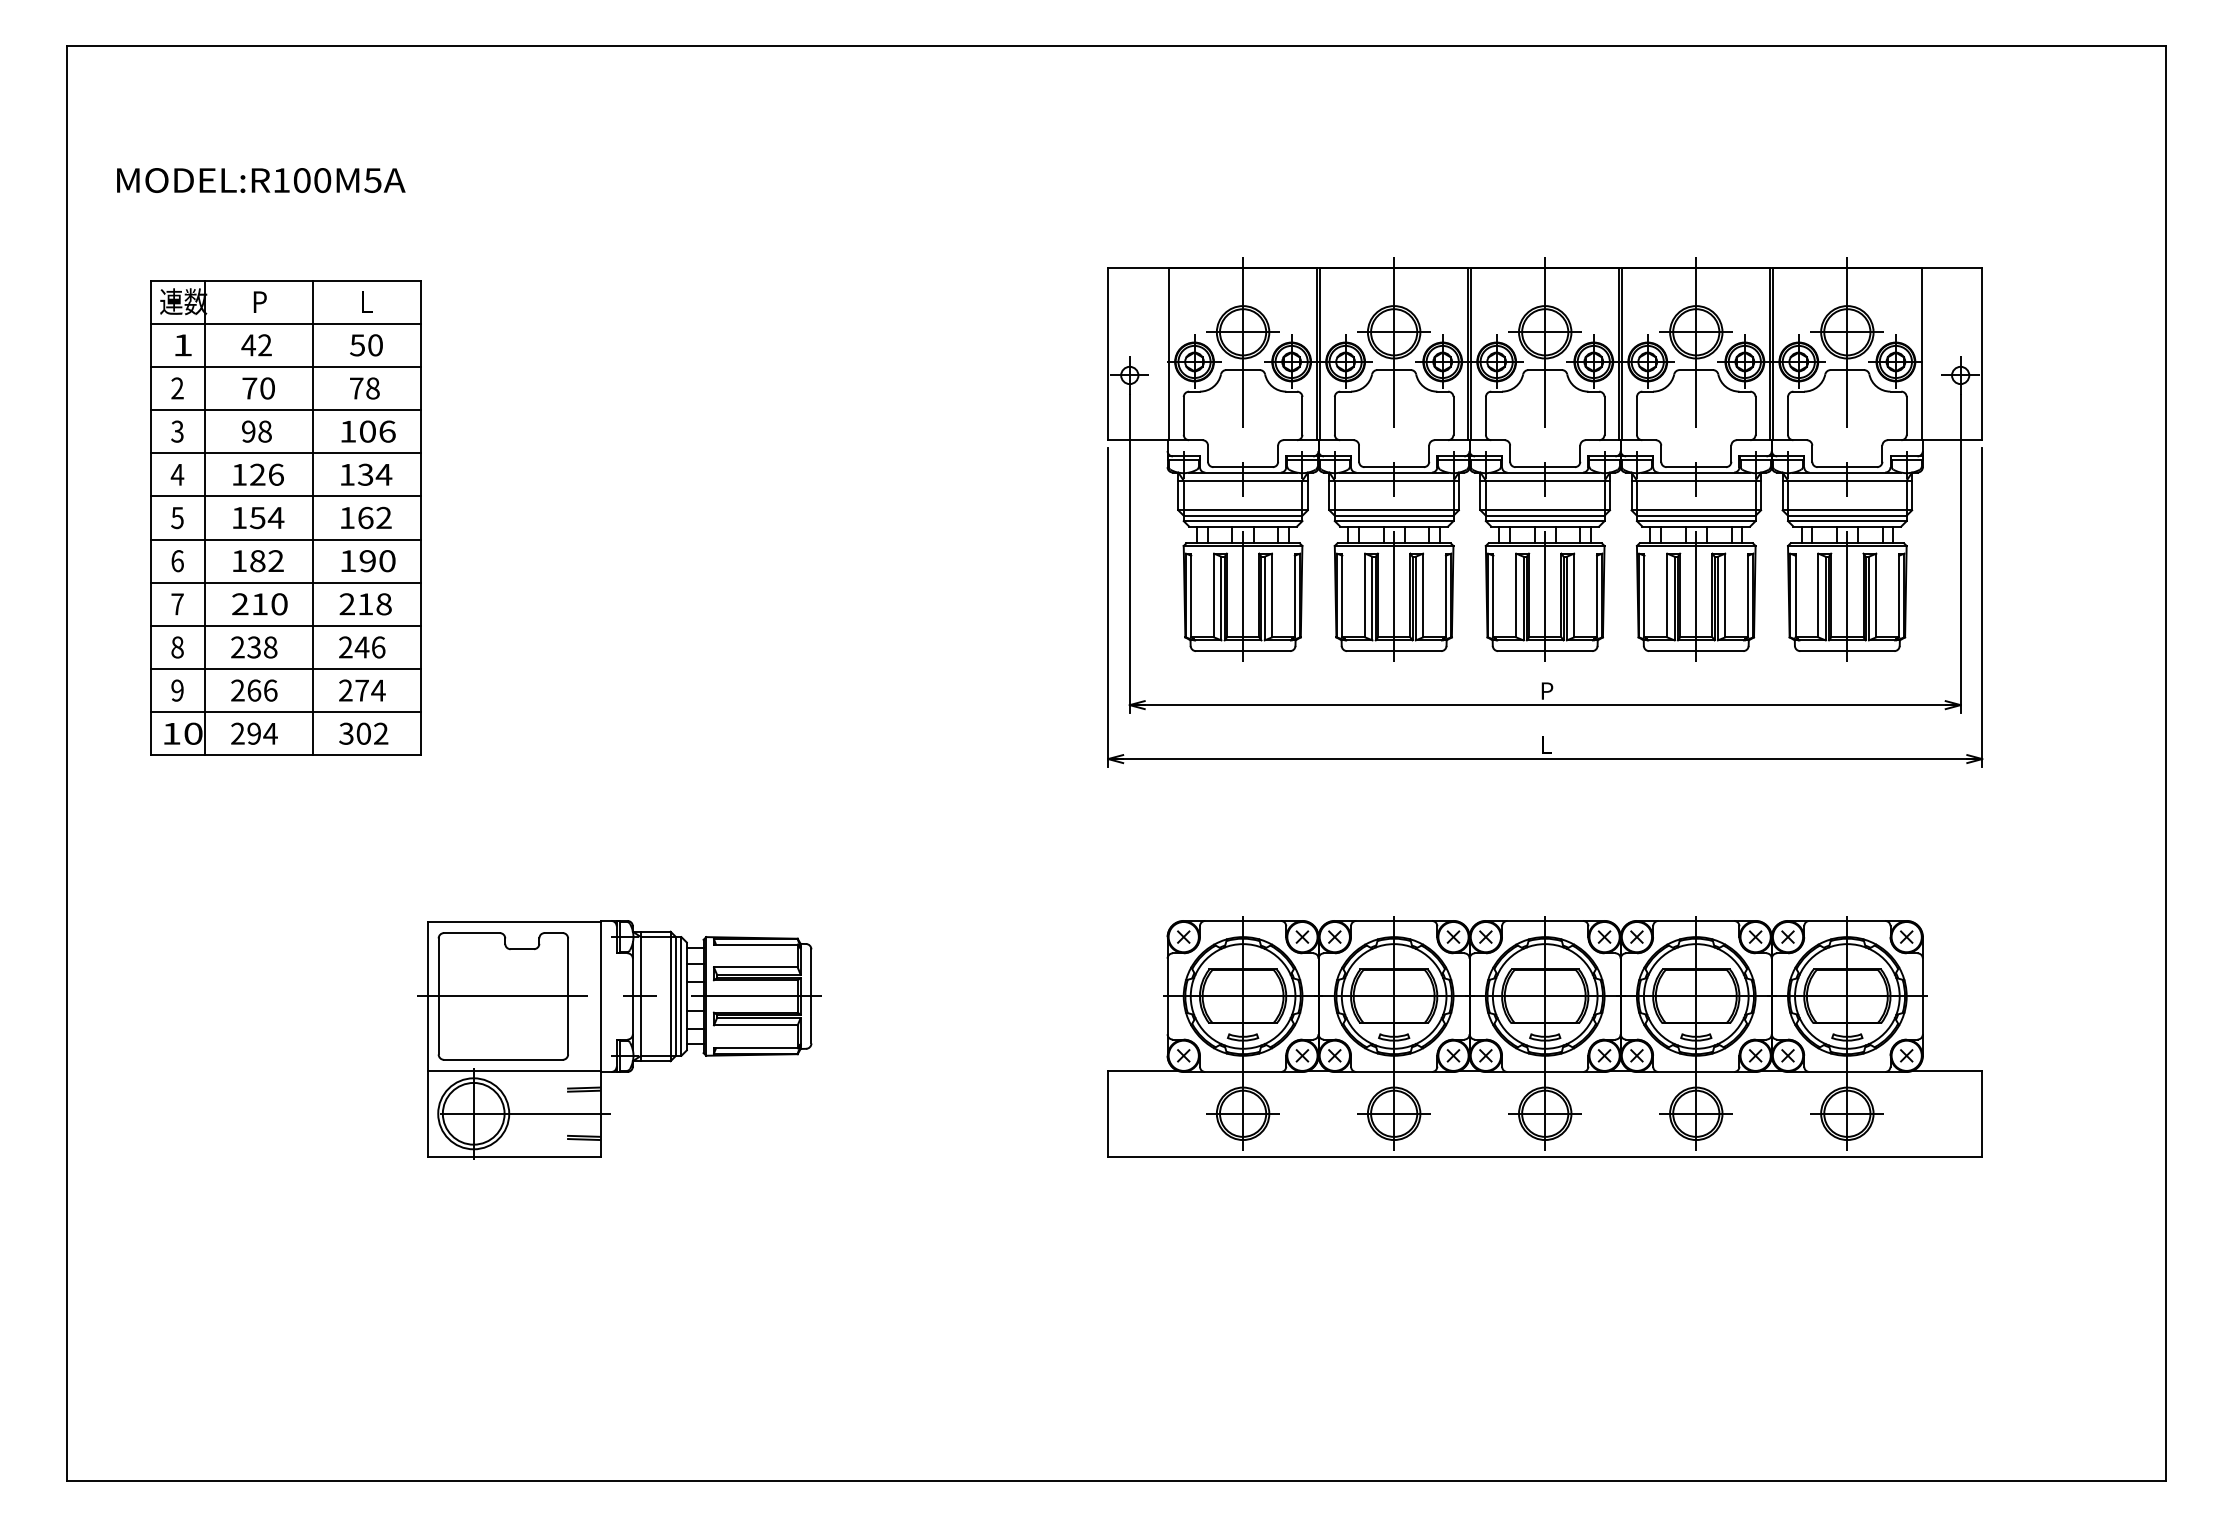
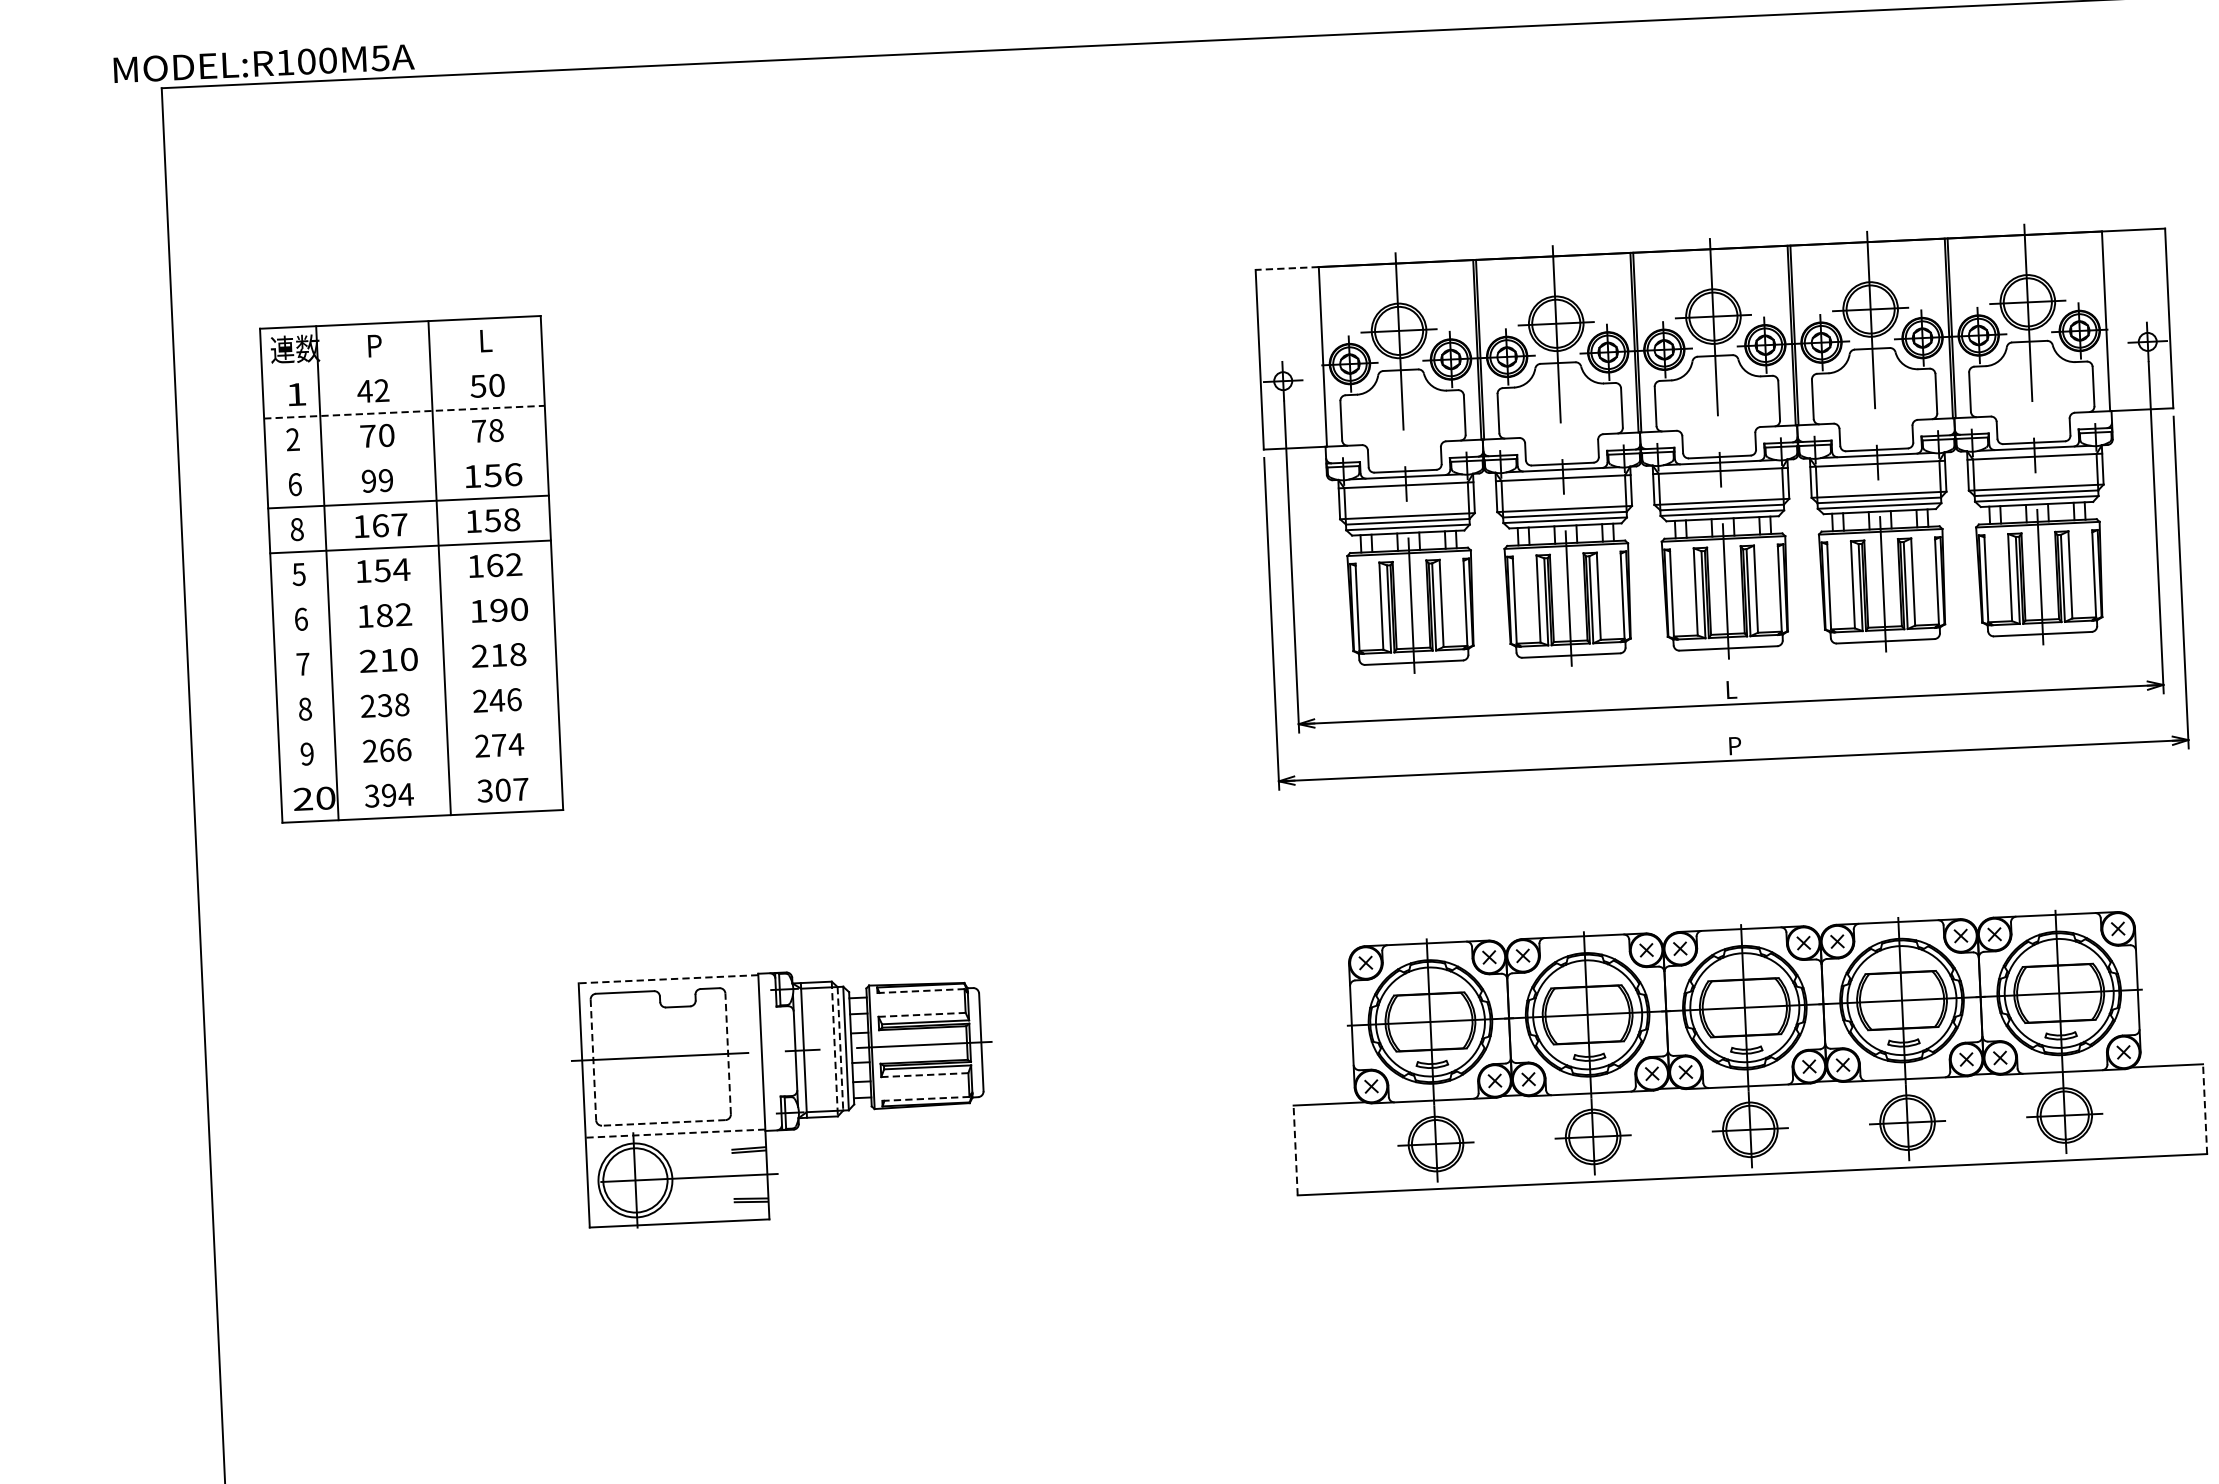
text: (261, 180) -> (264, 63), moved
line: (1138, 267) -> (1287, 268), solid -> dashed
line: (285, 323) -> (402, 367), removed
line: (285, 366) -> (404, 411), solid -> dashed
line: (285, 410) -> (406, 457), removed
text: (177, 431) -> (294, 484), 3 -> 6
text: (264, 431) -> (385, 480), 98 -> 99
text: (367, 431) -> (492, 475), 106 -> 156
text: (177, 474) -> (297, 529), 4 -> 8
text: (266, 474) -> (389, 525), 126 -> 167
text: (375, 474) -> (503, 519), 134 -> 158
line: (285, 539) -> (412, 591), removed
line: (285, 582) -> (414, 636), removed
line: (285, 625) -> (416, 681), removed
line: (285, 669) -> (418, 727), removed
text: (1547, 690) -> (1732, 689), P -> L
line: (285, 712) -> (420, 771), removed
text: (171, 733) -> (303, 799), 10 -> 20
text: (237, 733) -> (371, 795), 294 -> 394
text: (381, 733) -> (521, 789), 302 -> 307
text: (1547, 744) -> (1735, 745), L -> P
line: (513, 922) -> (667, 979), solid -> dashed
line: (755, 944) -> (920, 990), solid -> dashed
line: (755, 967) -> (921, 1014), solid -> dashed
line: (438, 996) -> (593, 1060), solid -> dashed
line: (568, 996) -> (728, 1053), solid -> dashed
line: (670, 996) -> (834, 1049), solid -> dashed
line: (676, 996) -> (840, 1048), solid -> dashed
line: (755, 1025) -> (924, 1075), solid -> dashed
line: (755, 1048) -> (925, 1099), solid -> dashed
line: (502, 1059) -> (662, 1122), solid -> dashed
line: (513, 1070) -> (674, 1133), solid -> dashed
line: (1108, 1113) -> (1295, 1150), solid -> dashed
line: (1982, 1113) -> (2205, 1108), solid -> dashed

